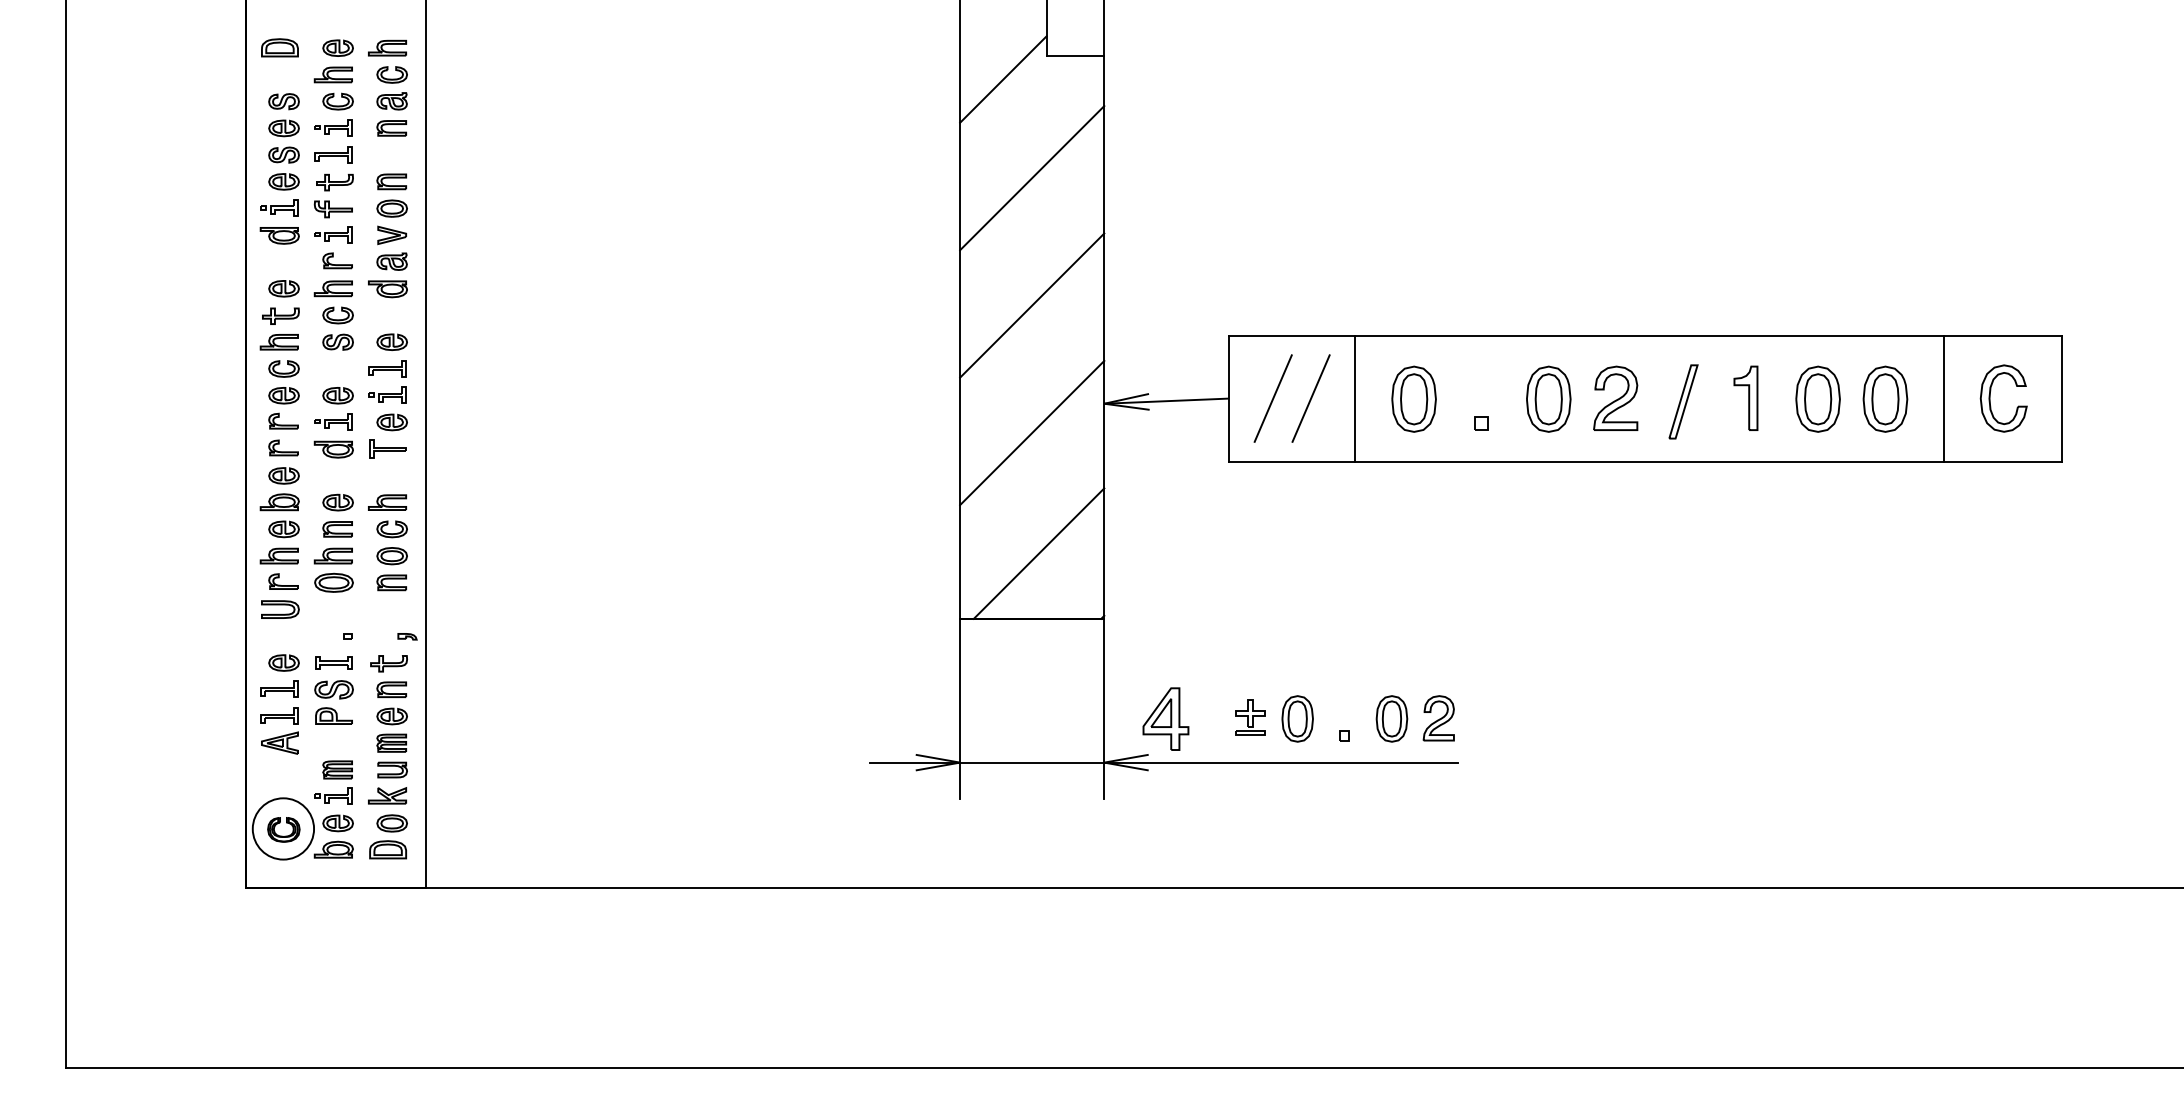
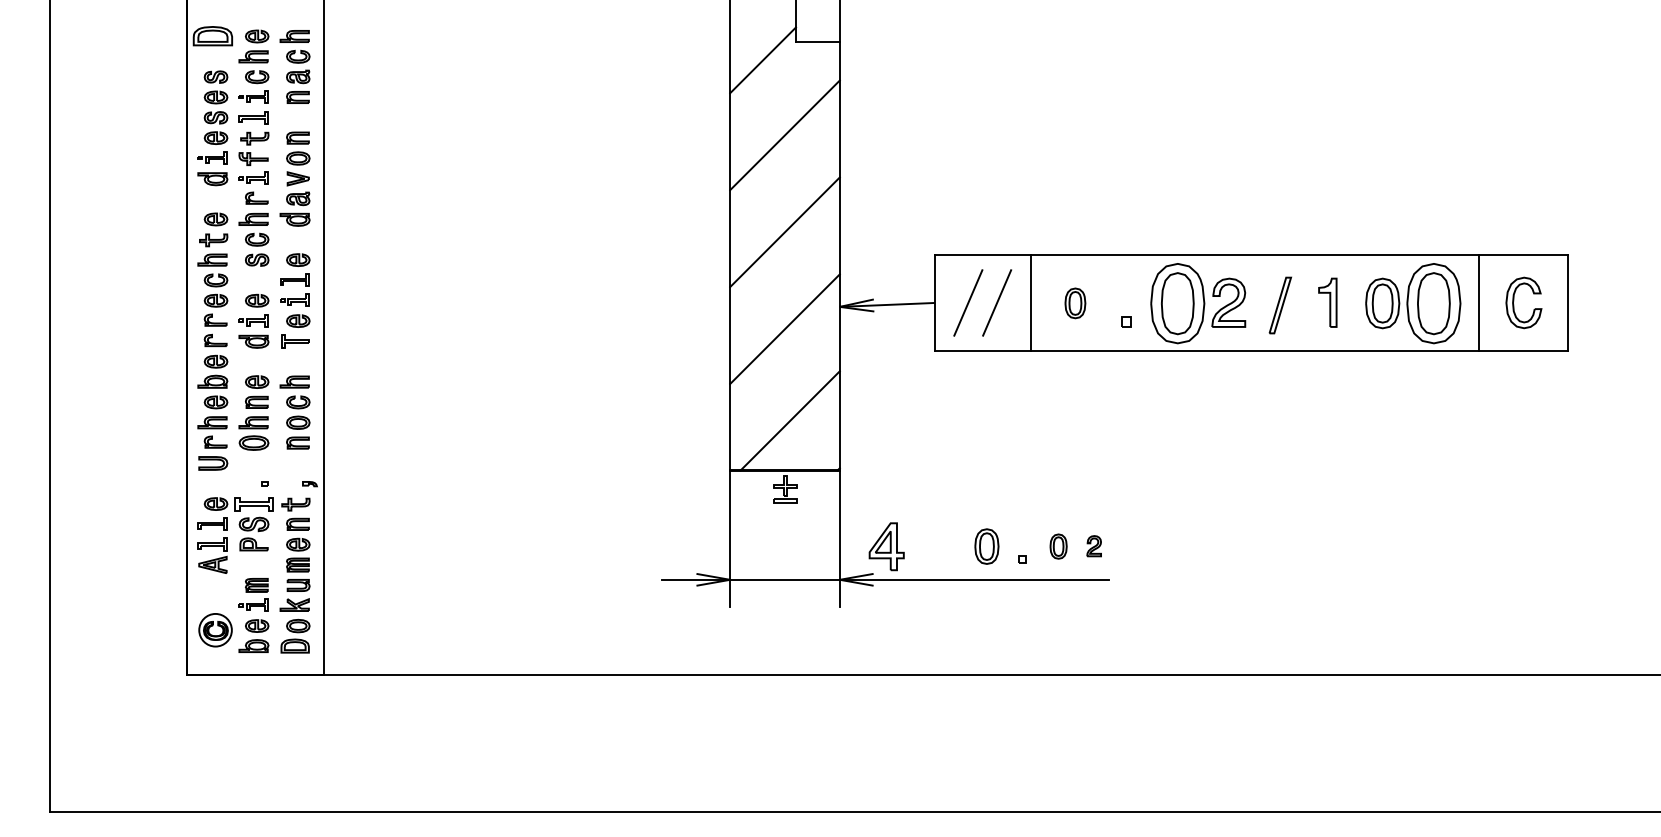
part: (279, 47) -> (212, 35), size x1.4
part: (1413, 398) -> (1075, 302), size x0.6
part: (1548, 398) -> (1177, 302), size x1.6
part: (1885, 398) -> (1433, 302), size x1.6
part: (333, 662) -> (253, 503), size x1.4
part: (1250, 717) -> (785, 489), moved
part: (1391, 718) -> (1058, 546), size x0.7
part: (1438, 718) -> (1094, 546), size x0.6
circle: (283, 828) -> (215, 629), size x0.7

